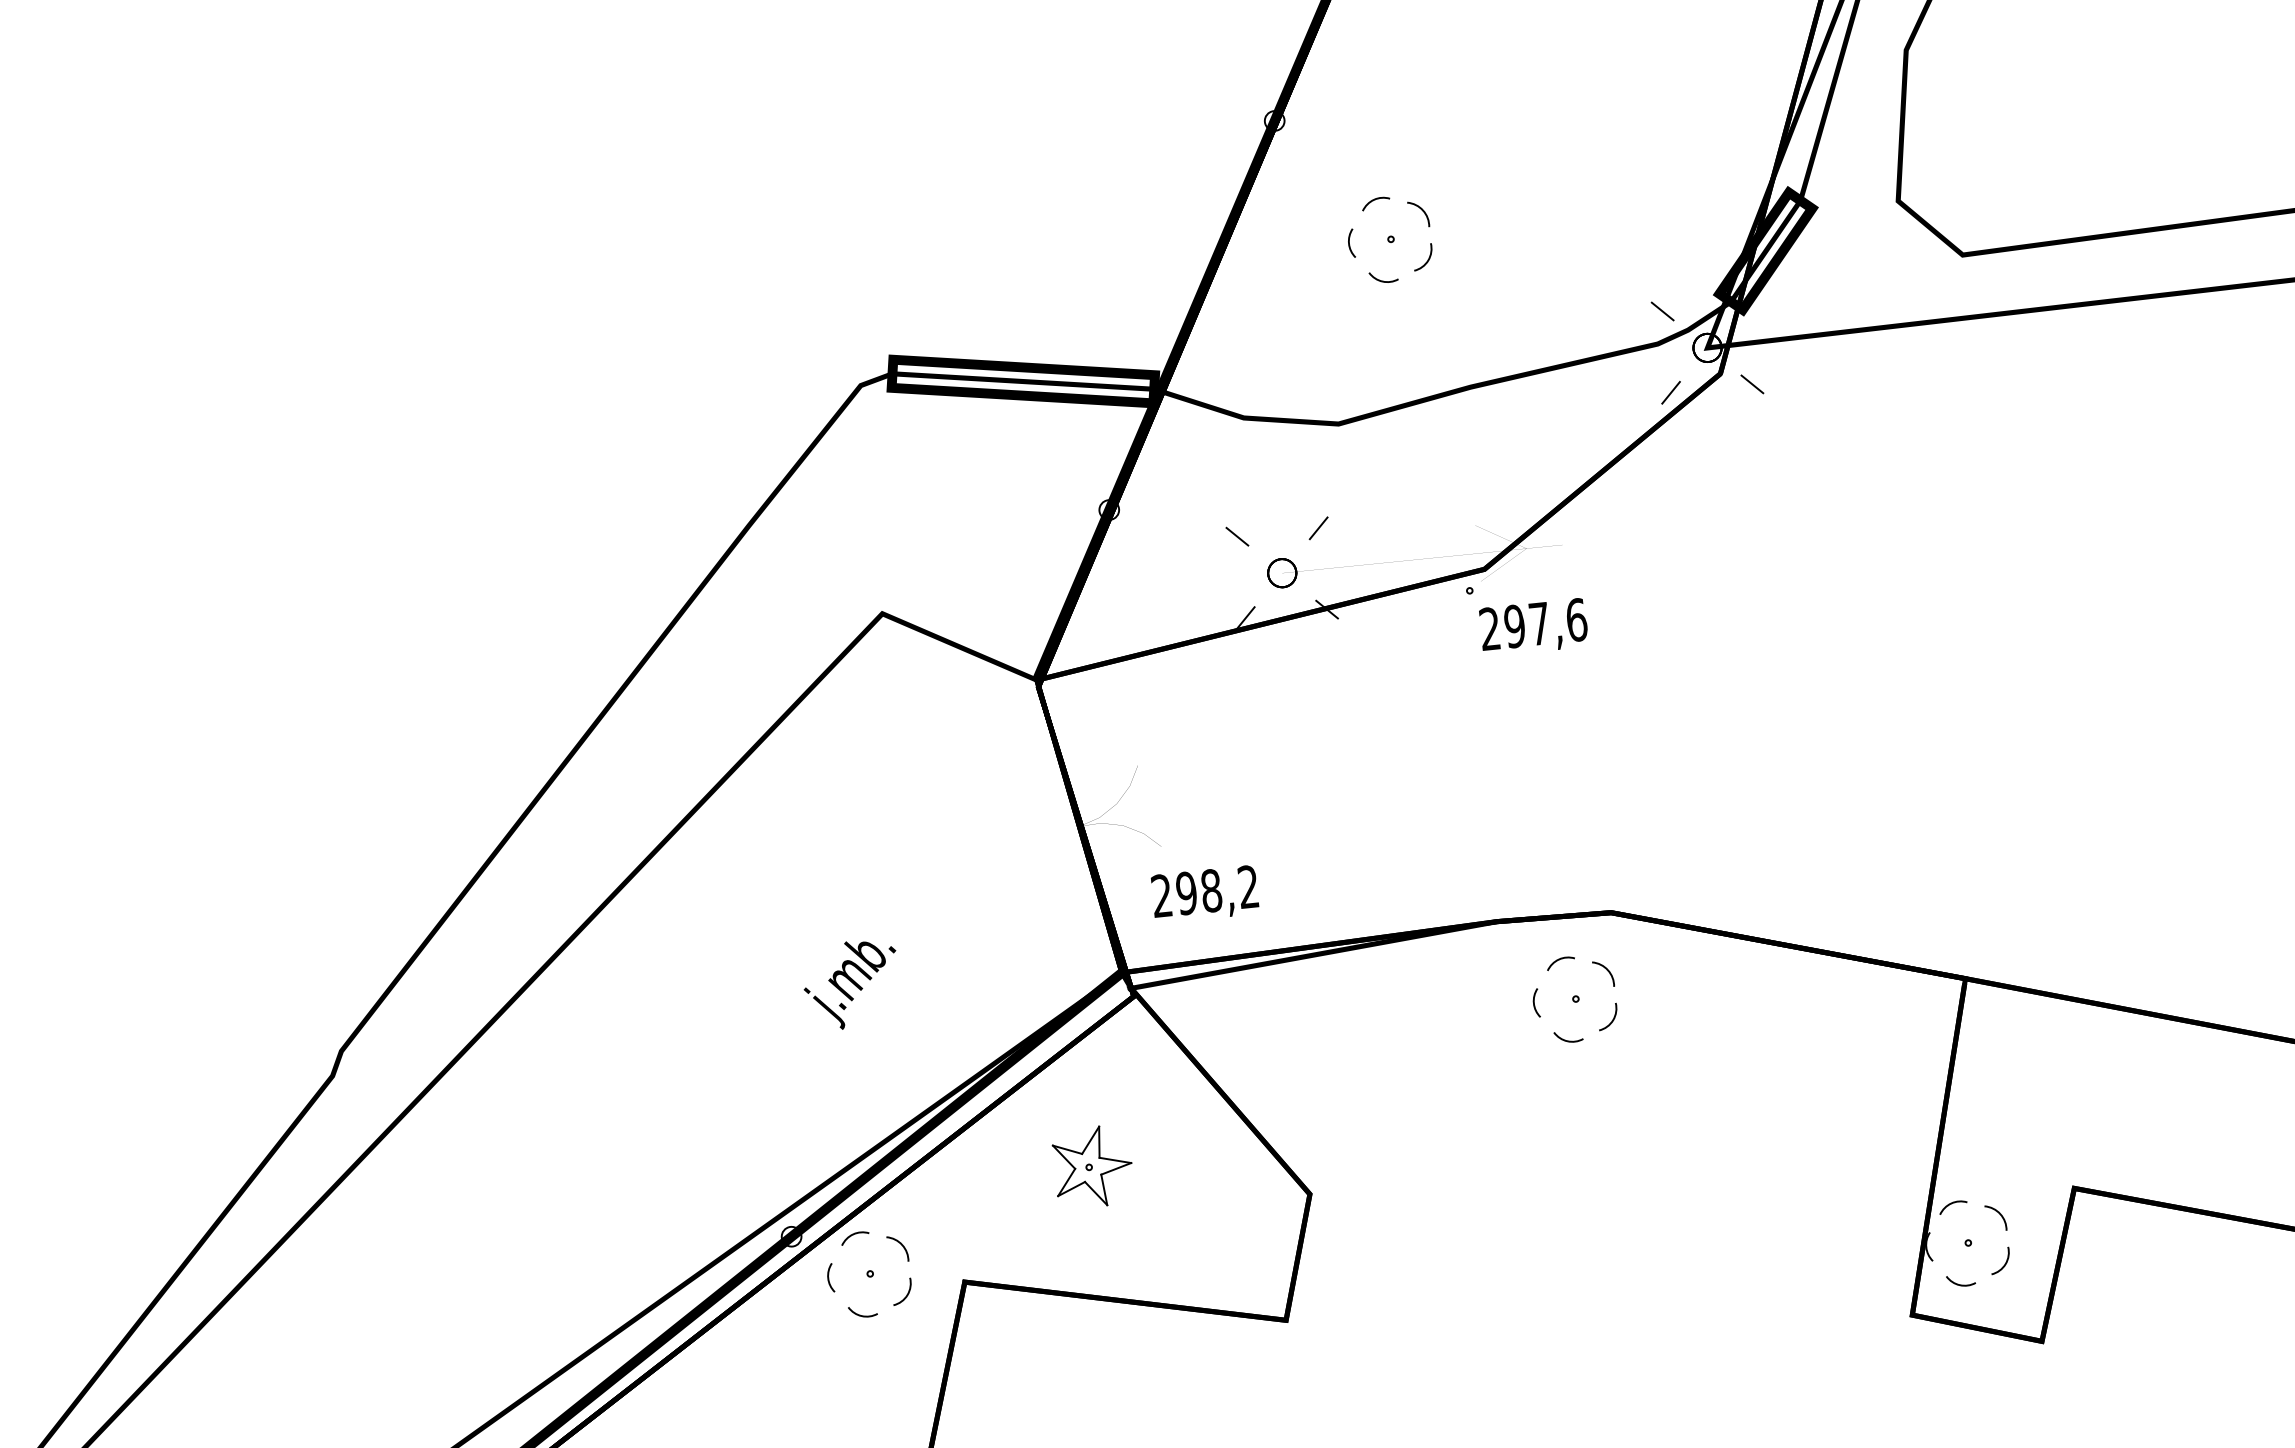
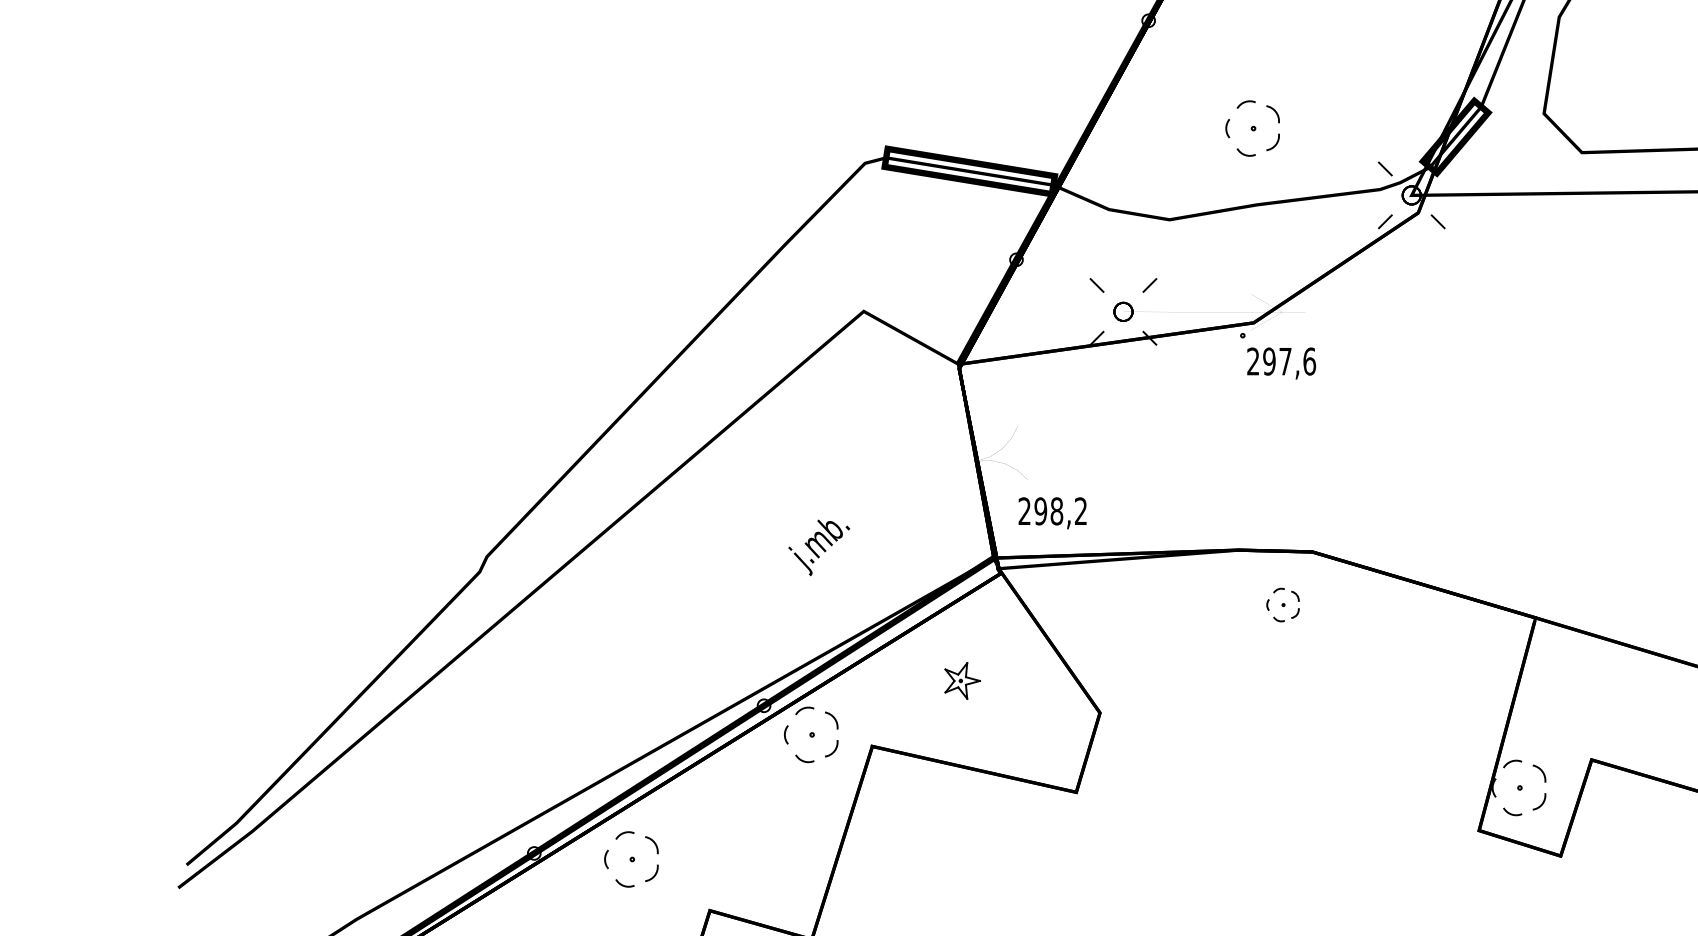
part: (1389, 239) -> (1252, 128), moved
part: (1573, 998) -> (1282, 604), size x0.6
part: (1093, 1166) -> (962, 680), size x0.7

